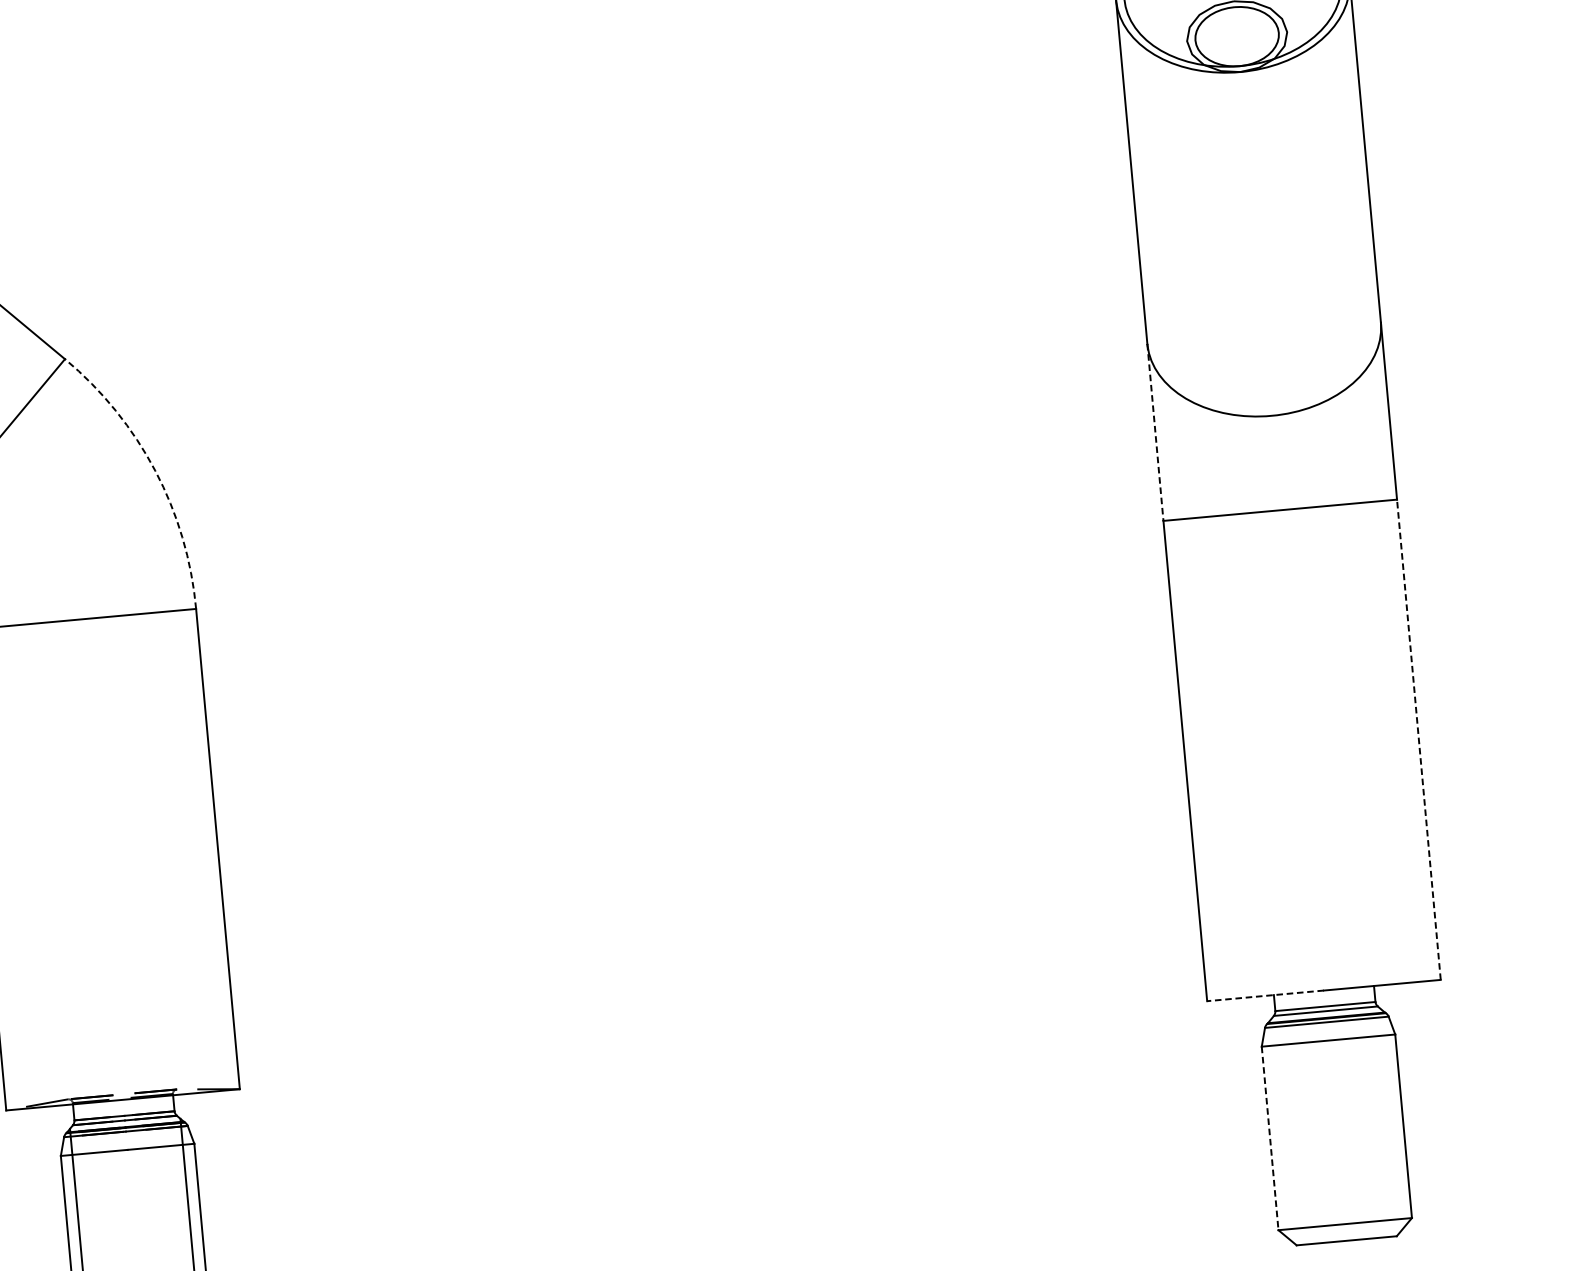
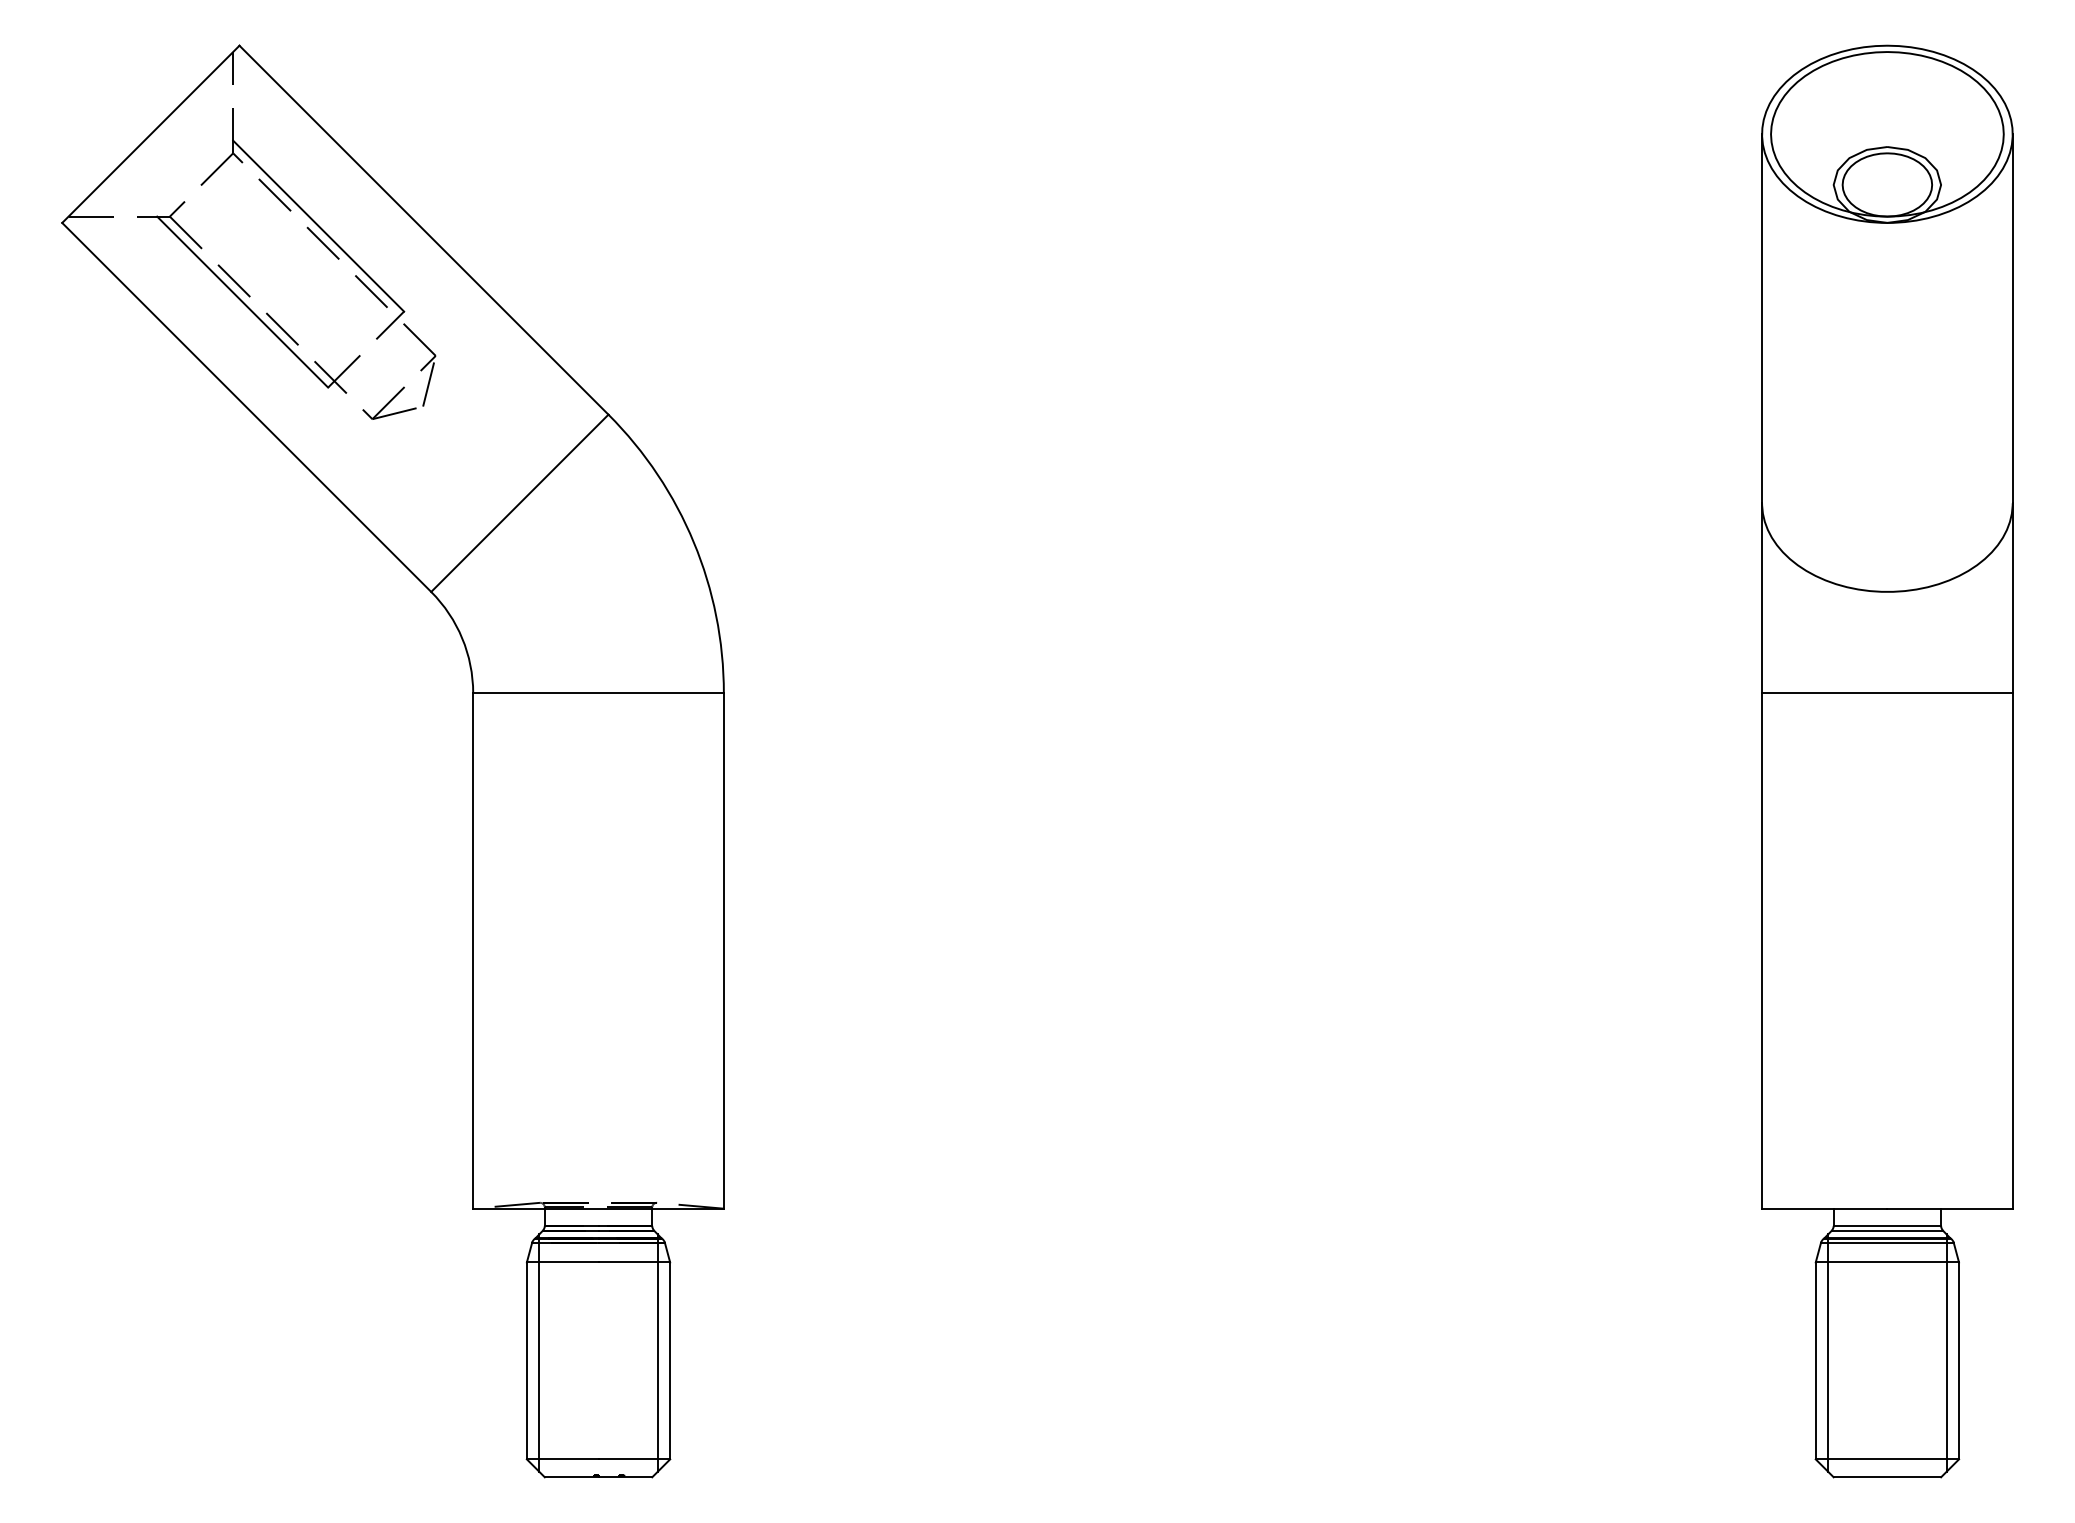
line: (1155, 432) -> (1762, 598), dashed -> solid
arc: (155, 471) -> (693, 542), dashed -> solid
line: (1418, 739) -> (2012, 950), dashed -> solid
line: (1265, 995) -> (1824, 1208), dashed -> solid
line: (1391, 1119) -> (1946, 1352), added
line: (1281, 1129) -> (1828, 1352), added
line: (1269, 1139) -> (1815, 1361), dashed -> solid

